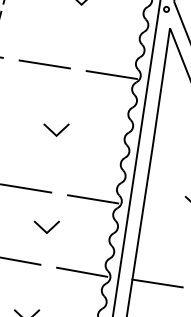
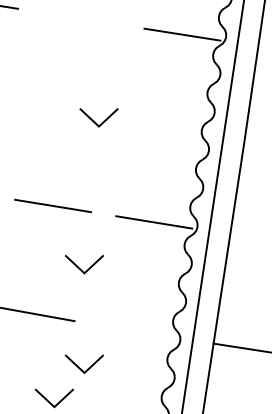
line: (44, 64) -> (80, 18), removed
line: (82, 271) -> (138, 331), removed
line: (43, 294) -> (79, 366), added

